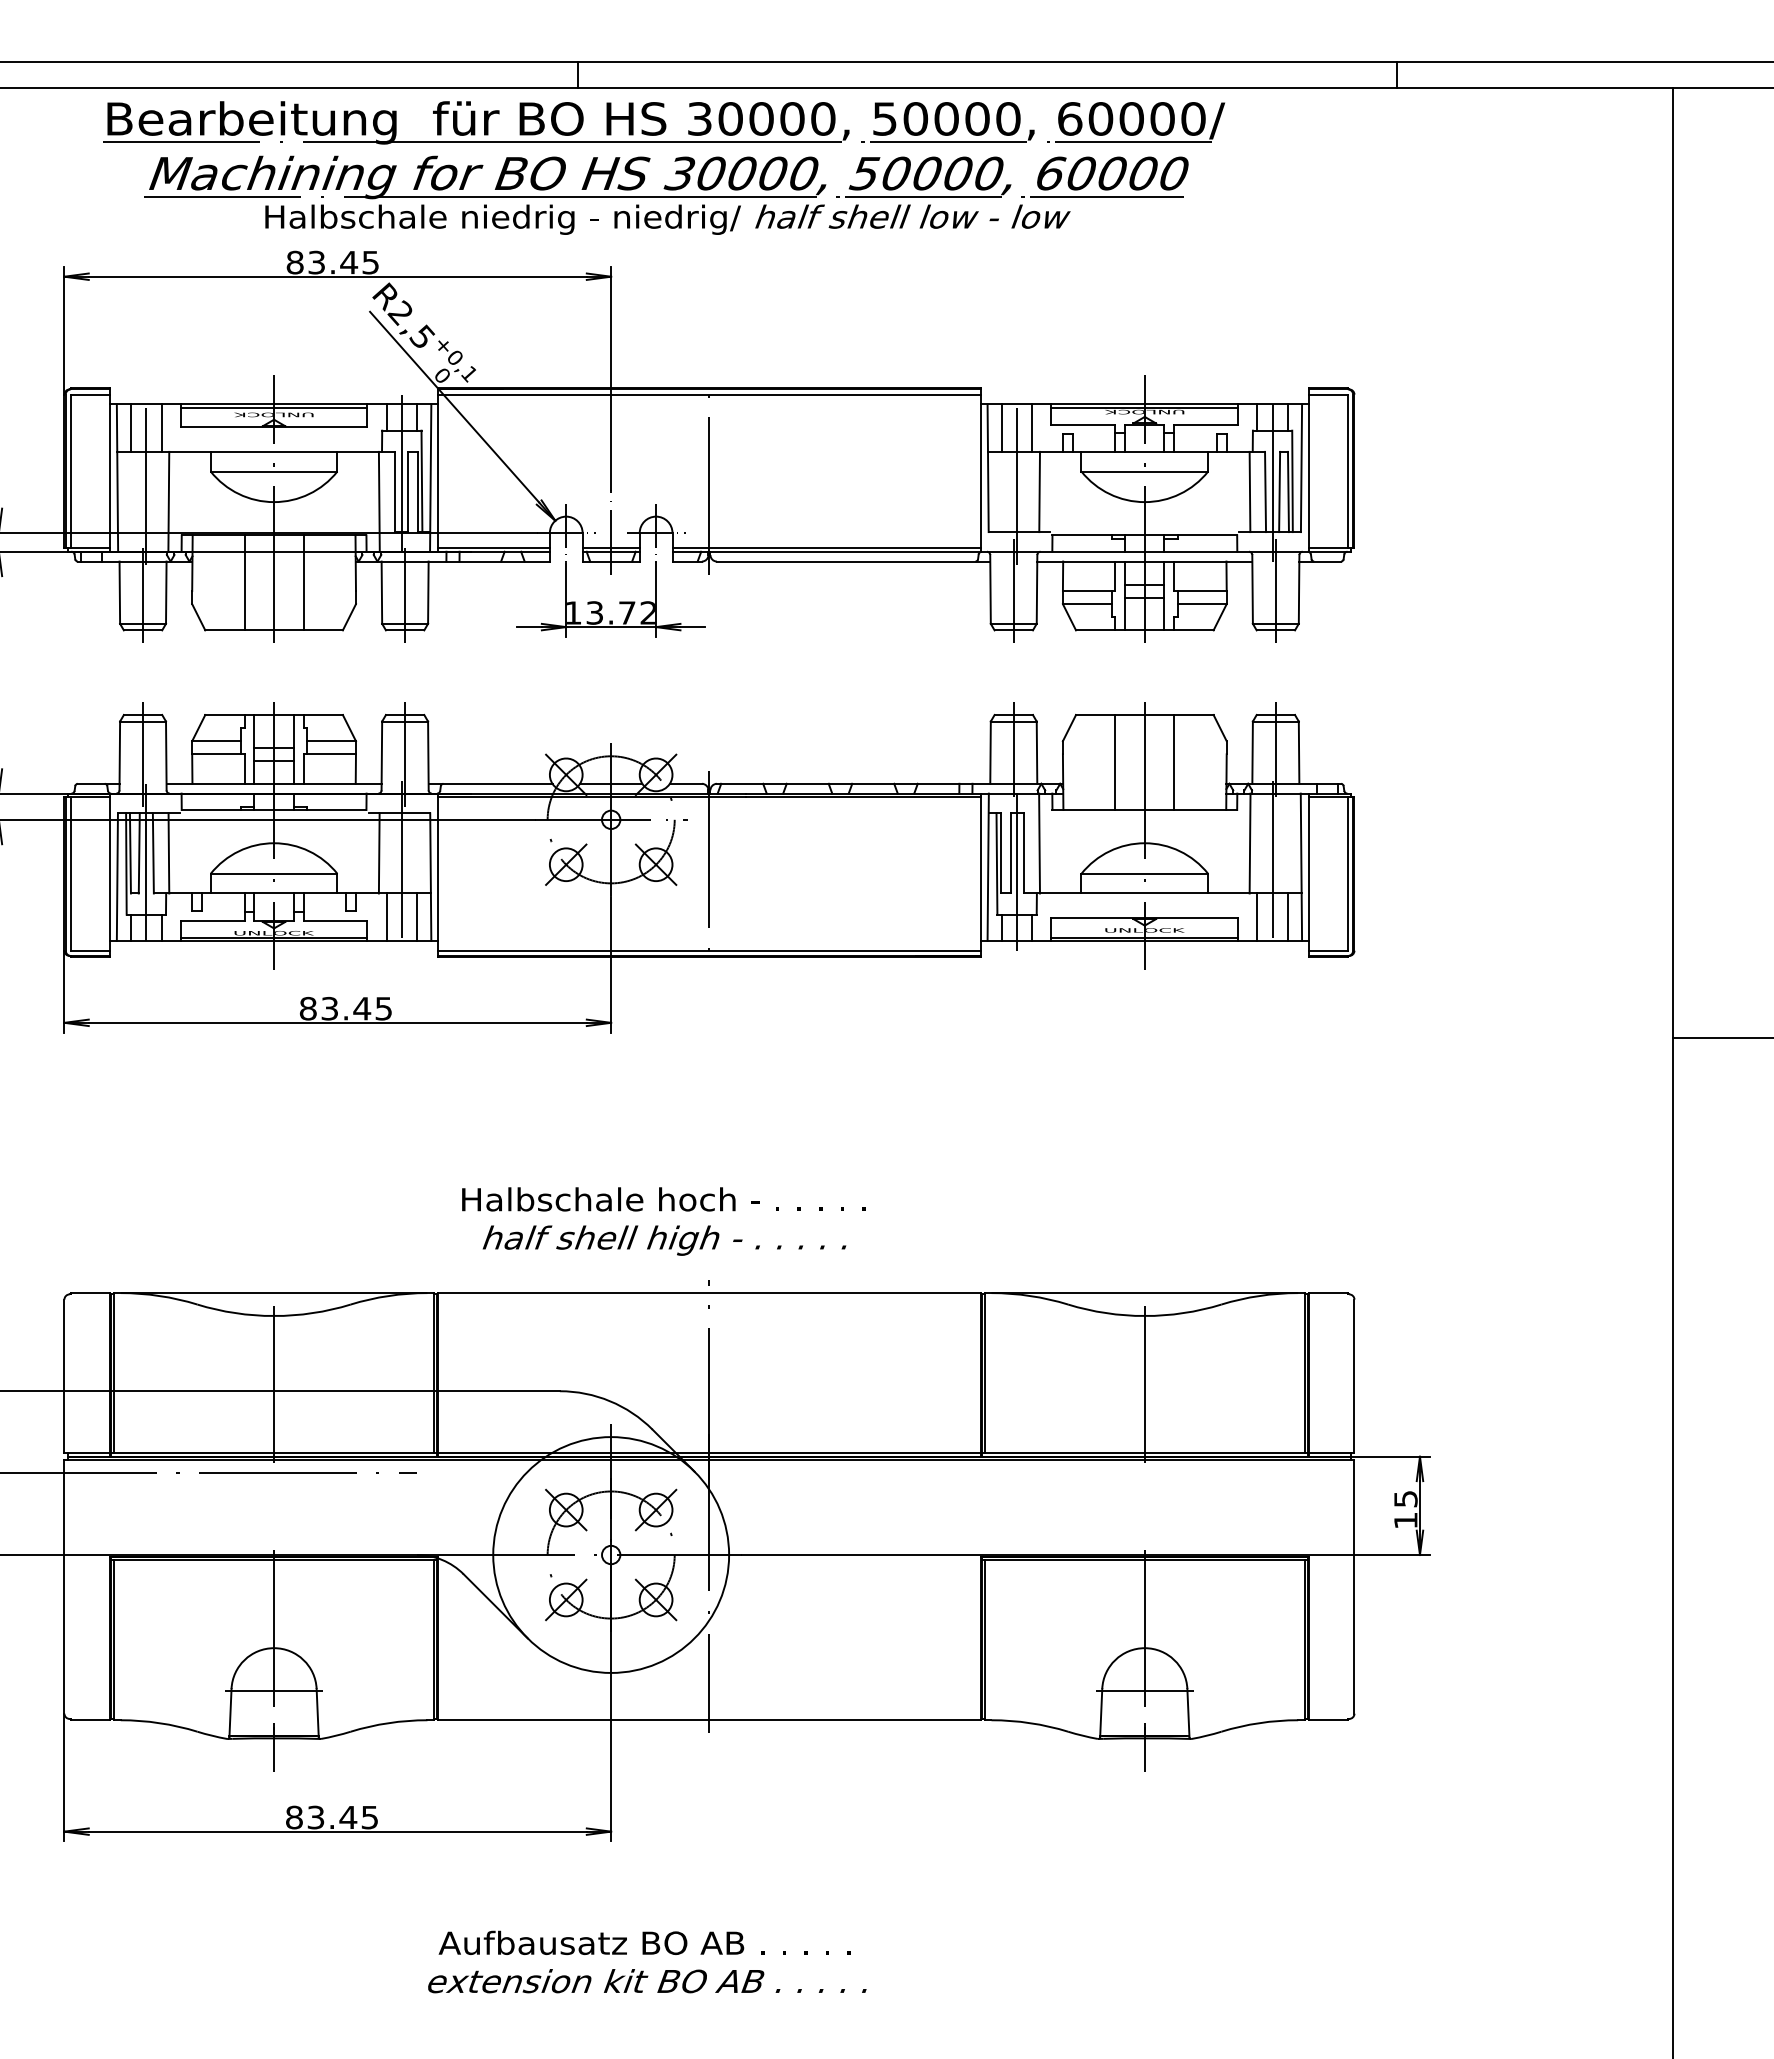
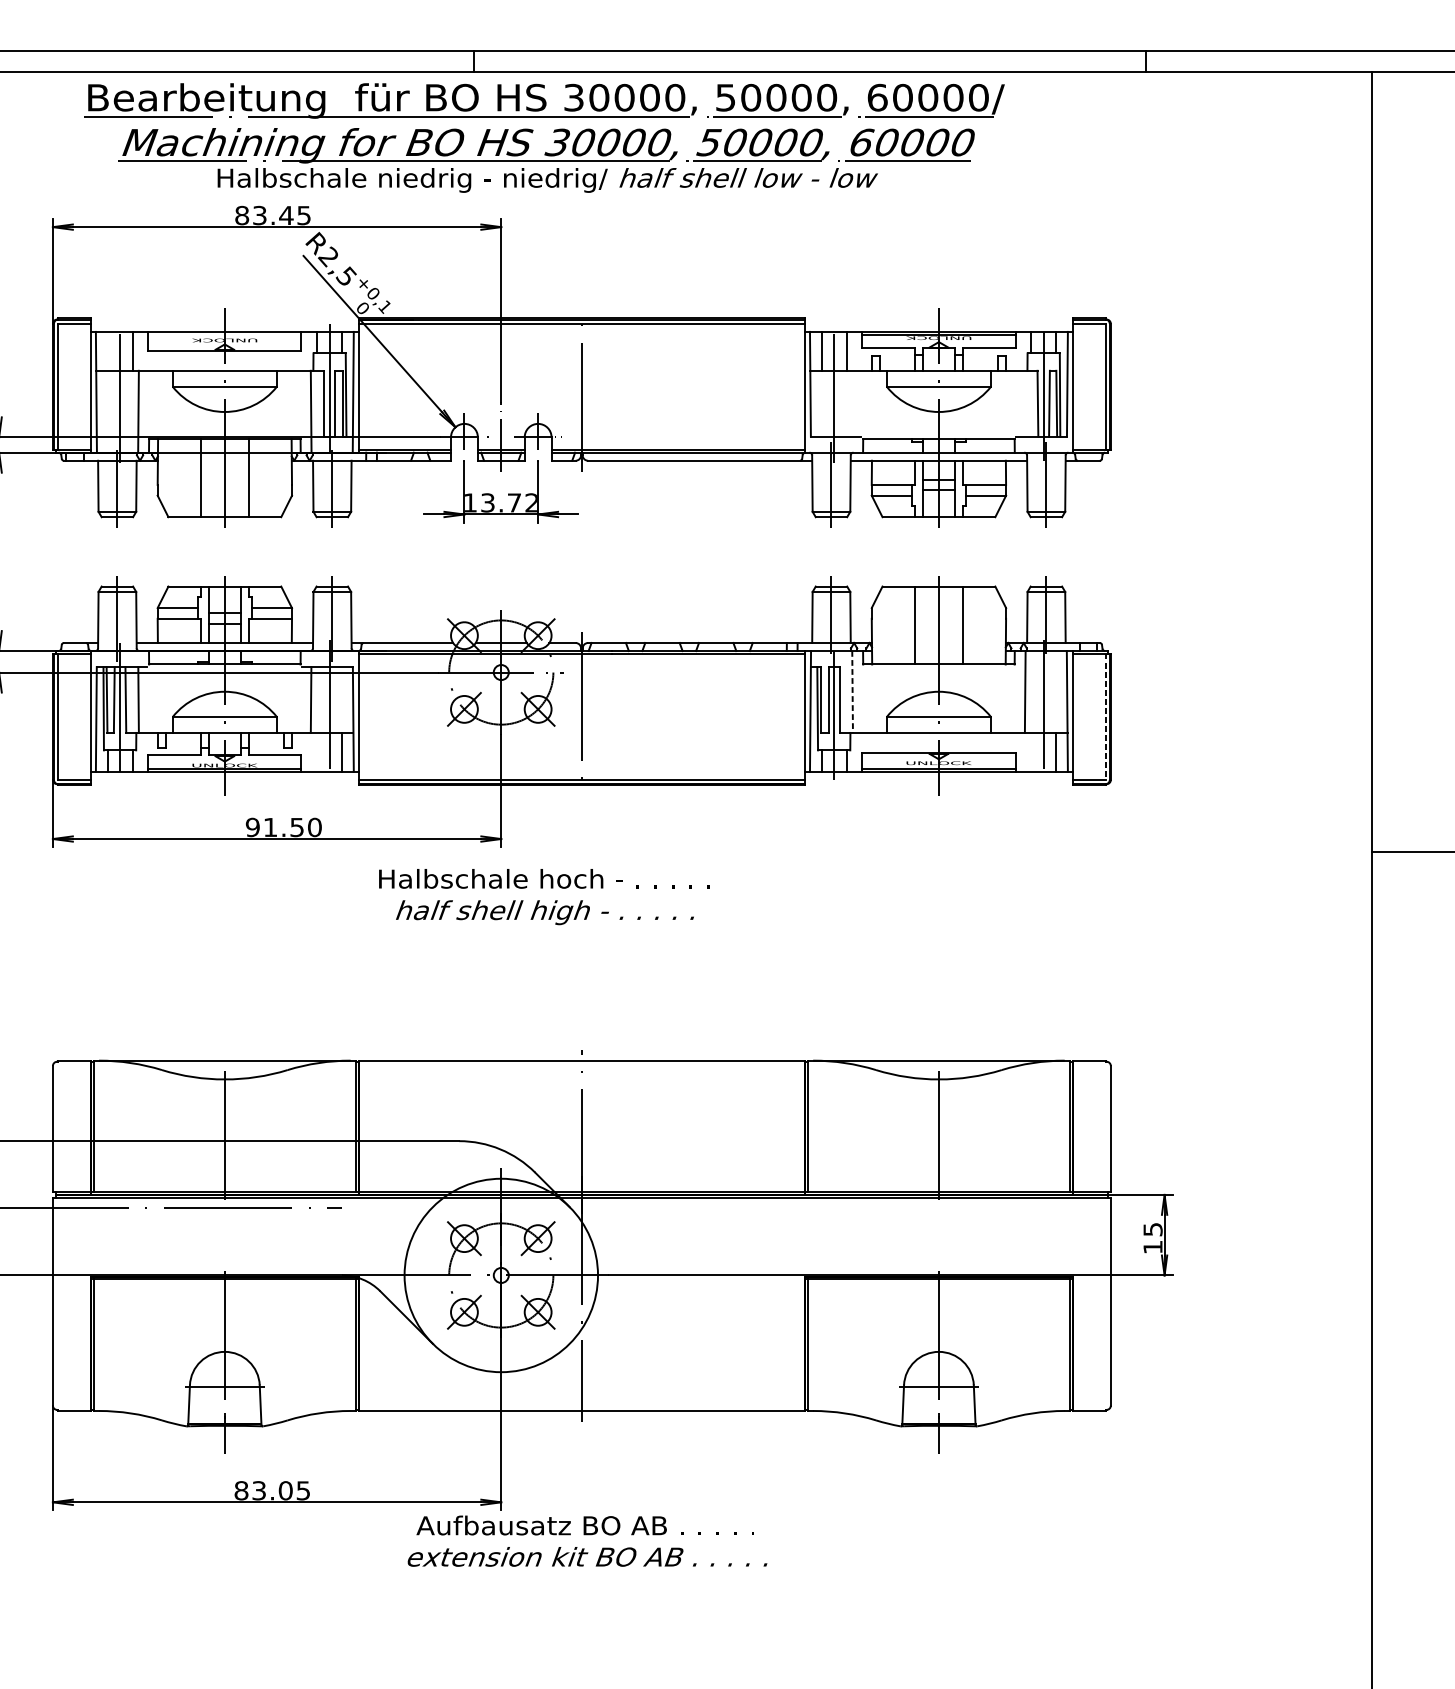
line: (273, 407) -> (224, 334), removed
line: (131, 427) -> (107, 350), removed
line: (1039, 491) -> (852, 403), removed
line: (1249, 491) -> (1024, 403), removed
line: (1039, 843) -> (852, 691), solid -> dashed
line: (1347, 873) -> (1105, 716), solid -> dashed
line: (386, 916) -> (317, 751), removed
line: (1257, 916) -> (1031, 751), removed
text: (345, 1008) -> (283, 827), 83.45 -> 91.50
text: (663, 1221) -> (544, 896), moved
text: (348, 1817) -> (285, 1490), 83.45 -> 83.05
text: (647, 1961) -> (587, 1540), moved

